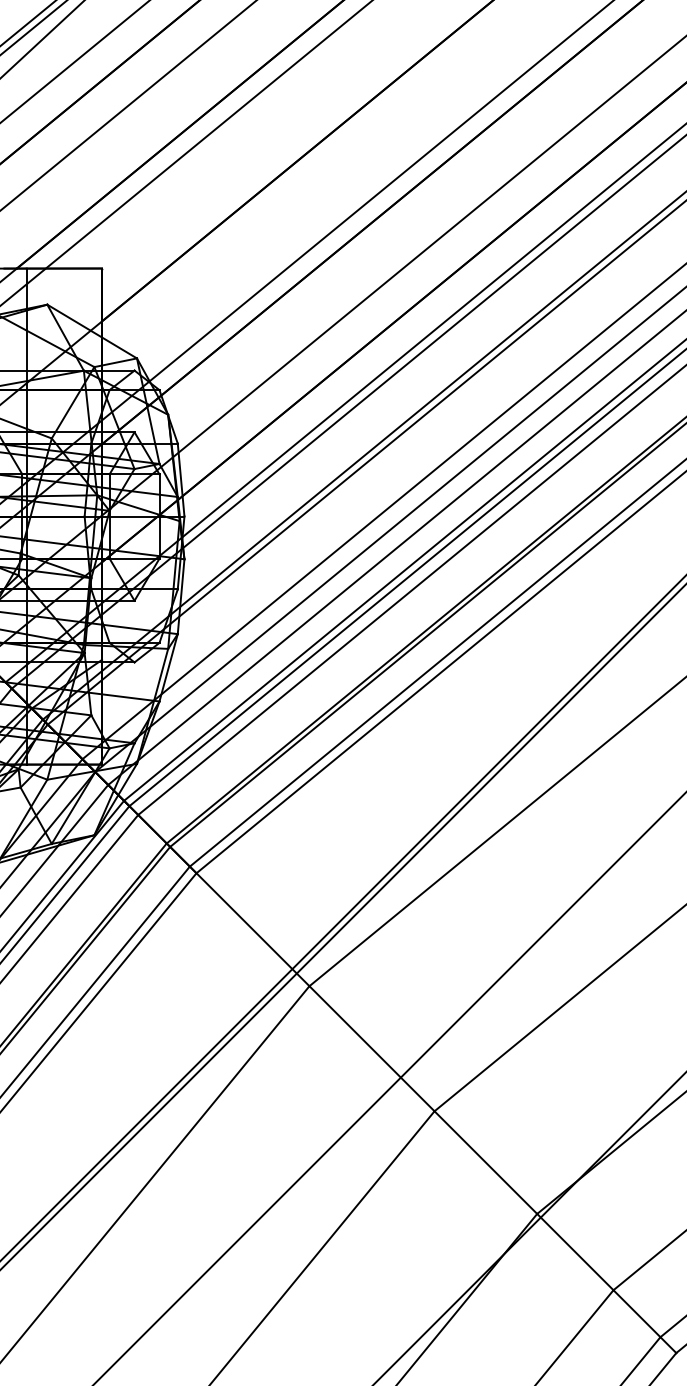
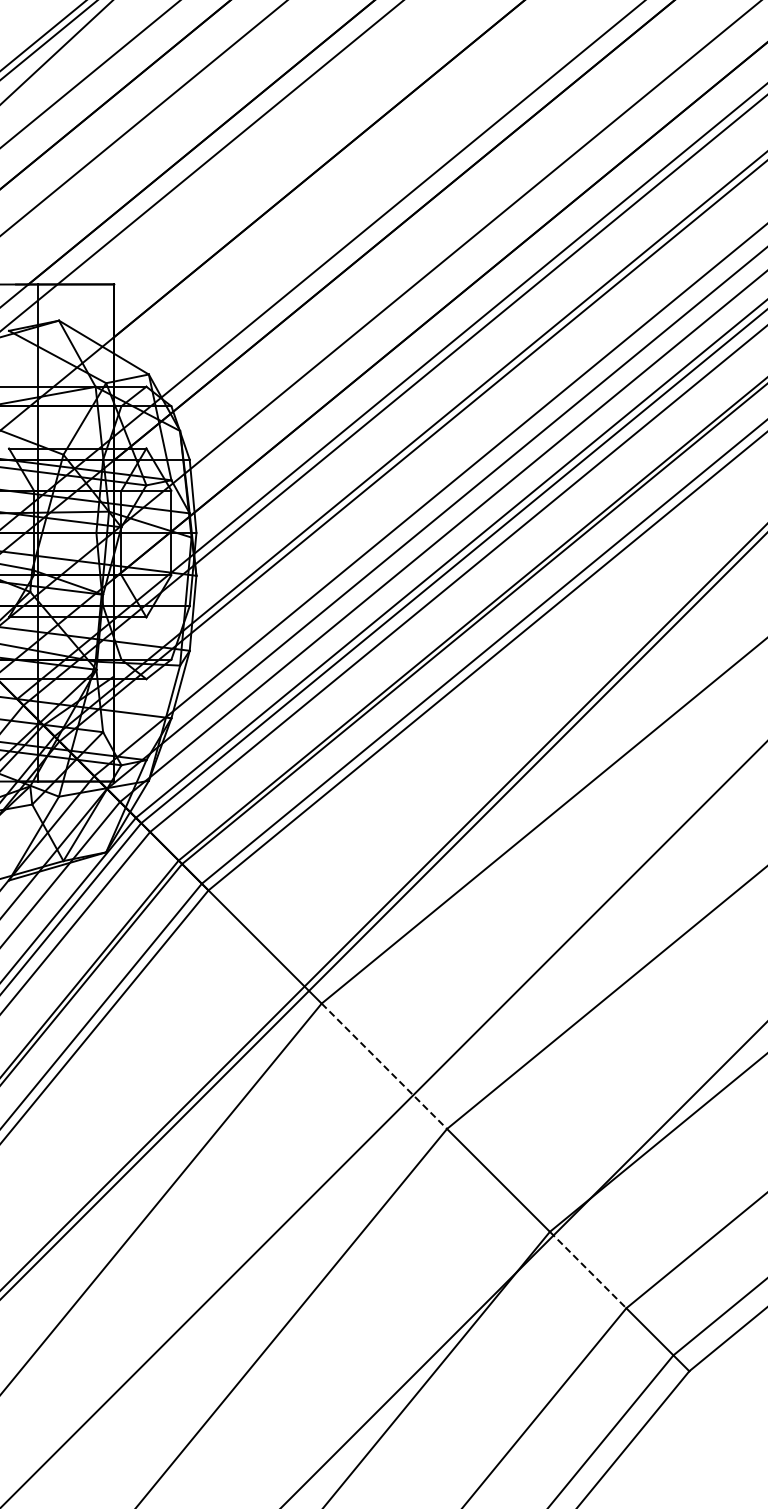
line: (372, 1048) -> (384, 1066), solid -> dashed
line: (575, 1252) -> (588, 1270), solid -> dashed

